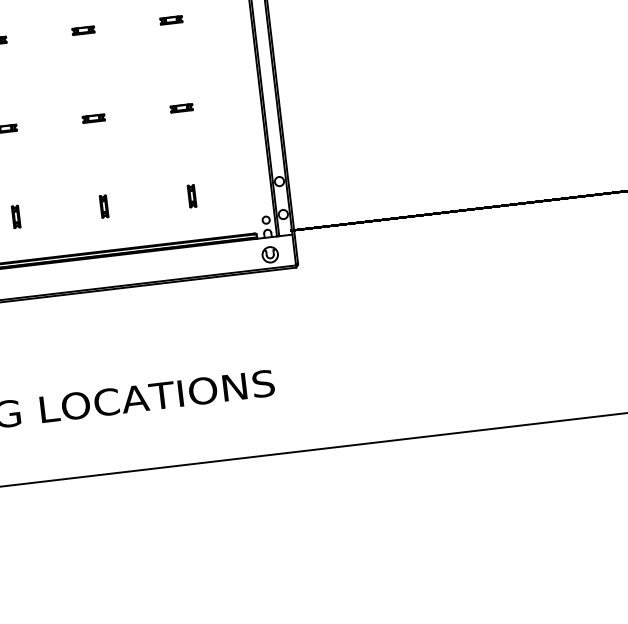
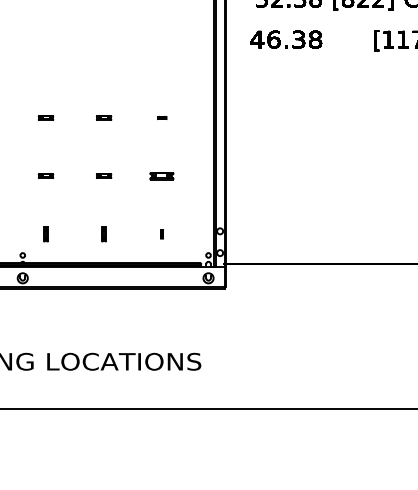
part: (171, 19) -> (162, 117), size x0.6
part: (182, 107) -> (162, 175), size x1.6
part: (191, 196) -> (161, 234), size x0.6

